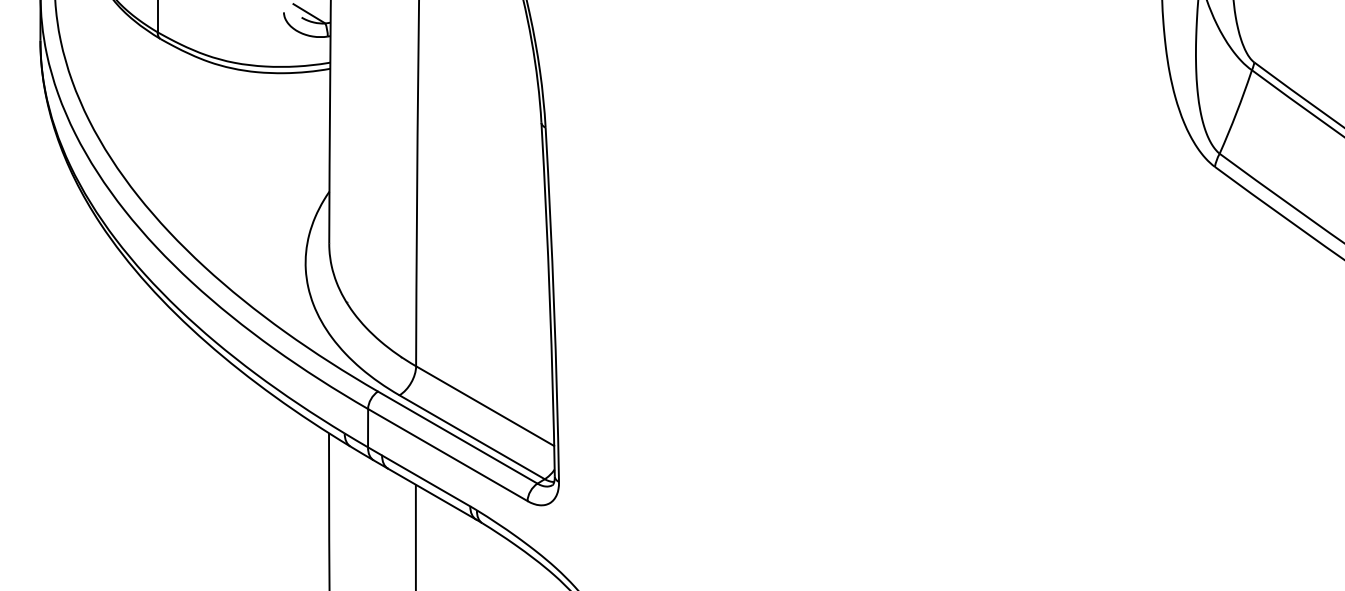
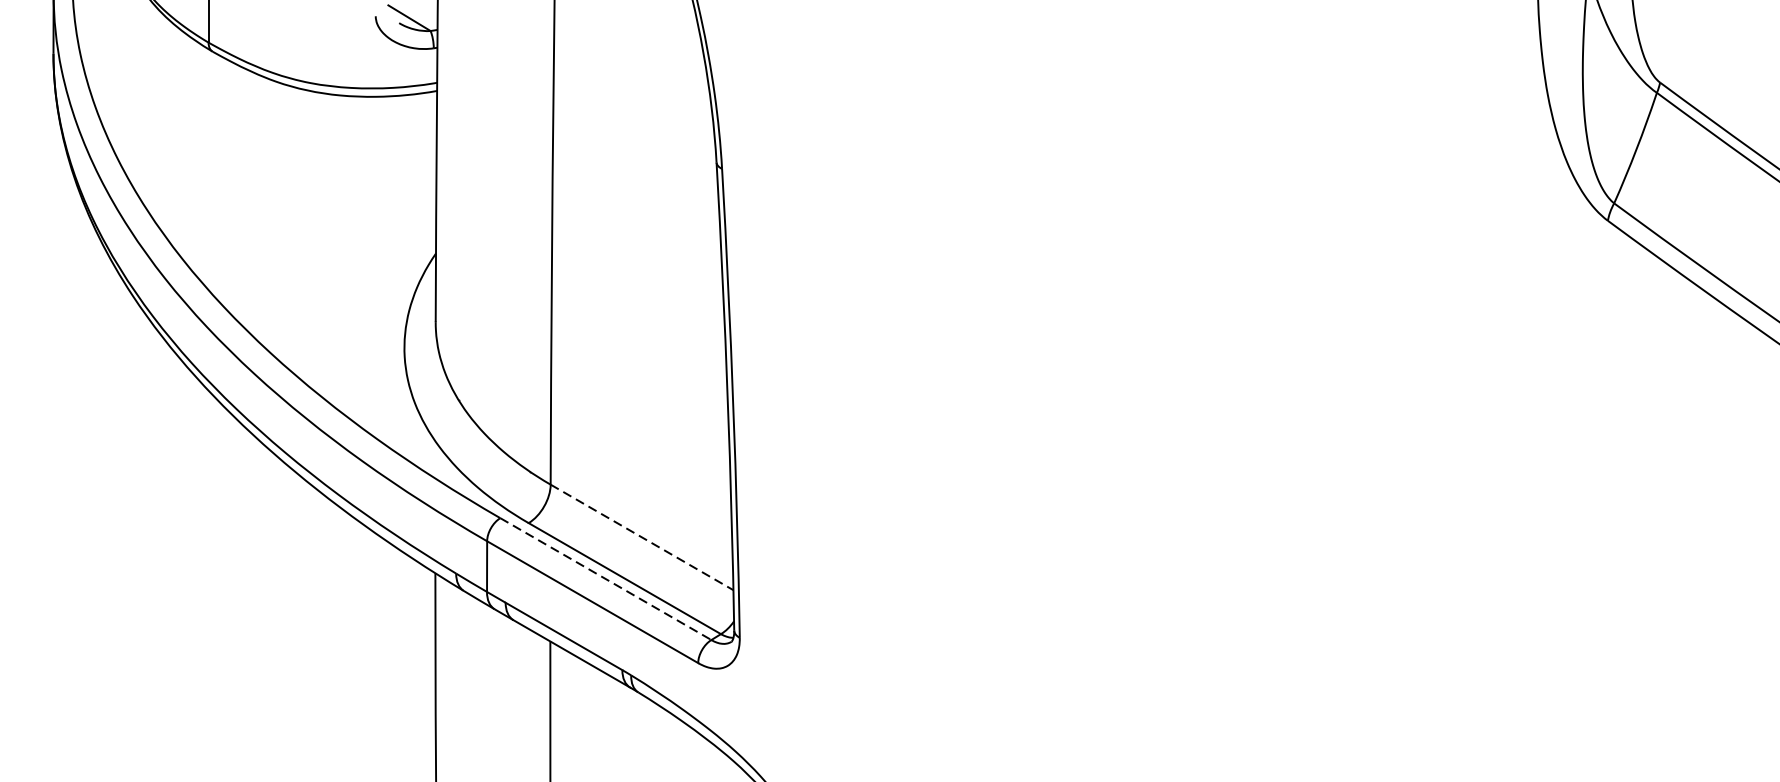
line: (485, 406) -> (642, 537), solid -> dashed
line: (458, 437) -> (606, 578), solid -> dashed

